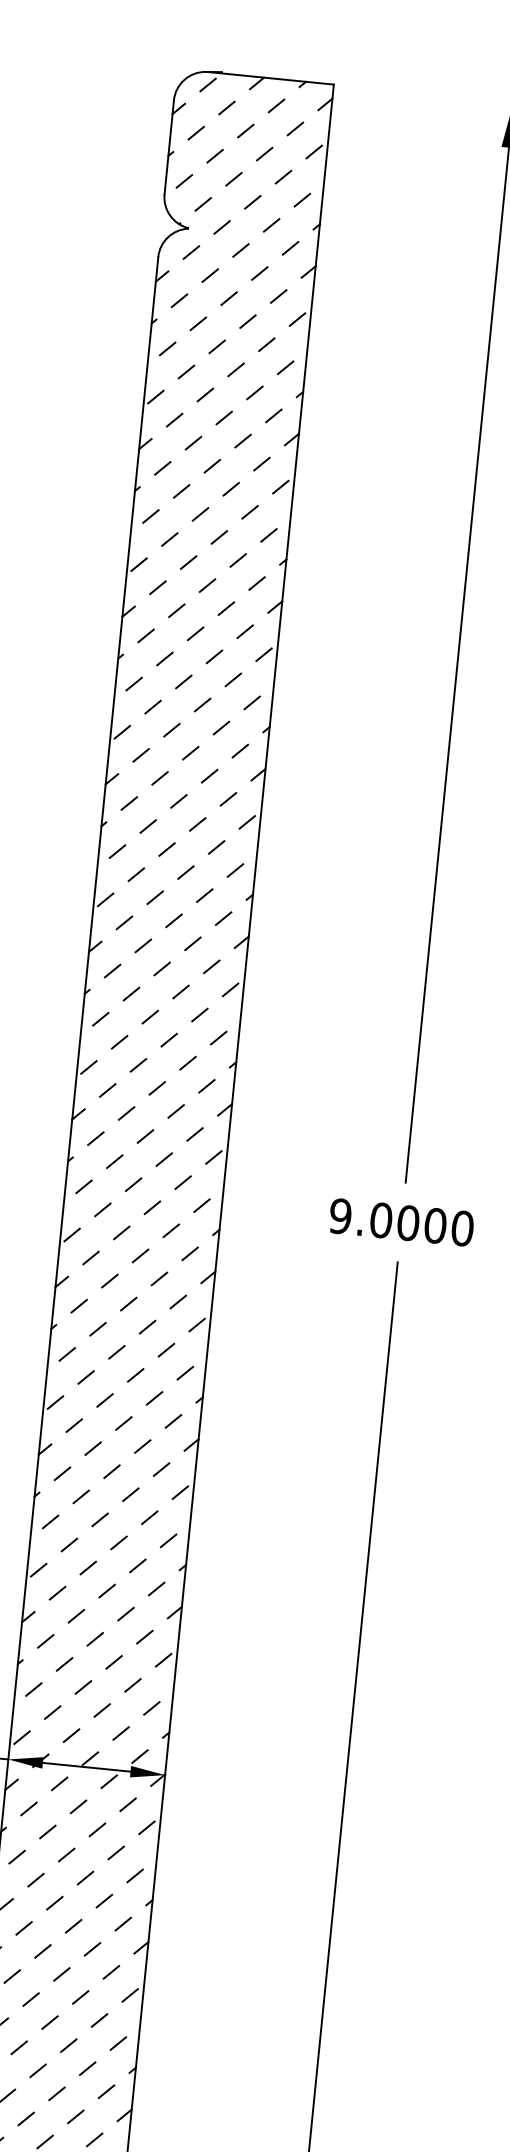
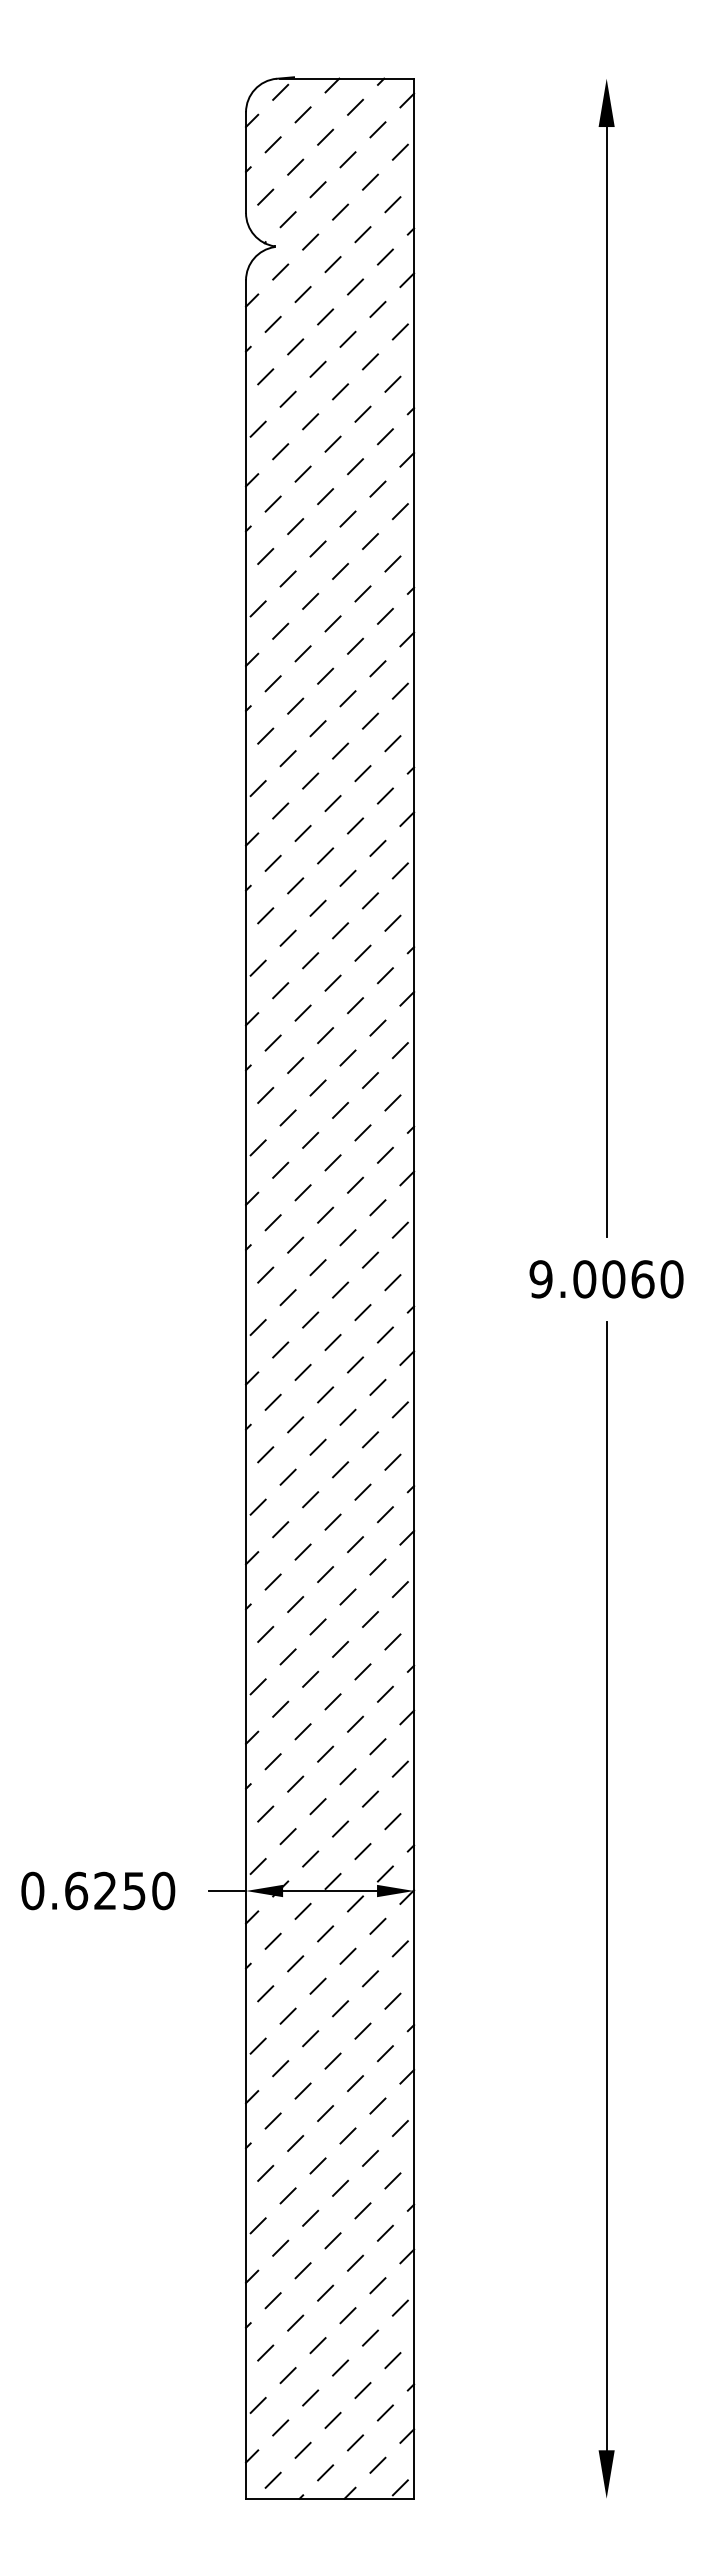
text: (435, 1225) -> (642, 1279), 9.0000 -> 9.0060

